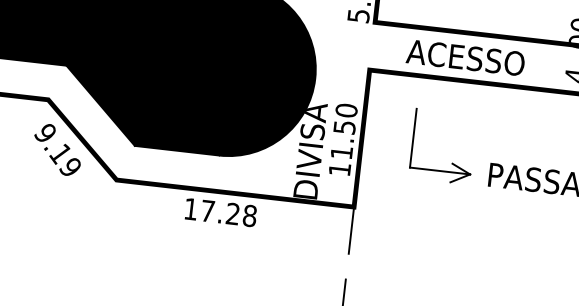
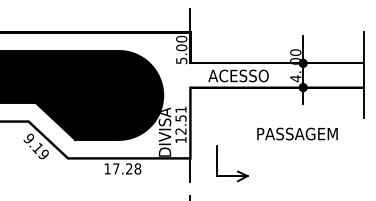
text: (343, 131) -> (180, 120), 11.50 -> 12.51
part: (451, 161) -> (237, 170), moved

